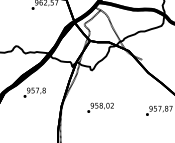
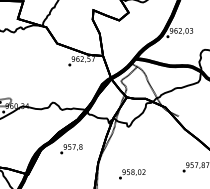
text: (100, 108) -> (132, 174), moved

